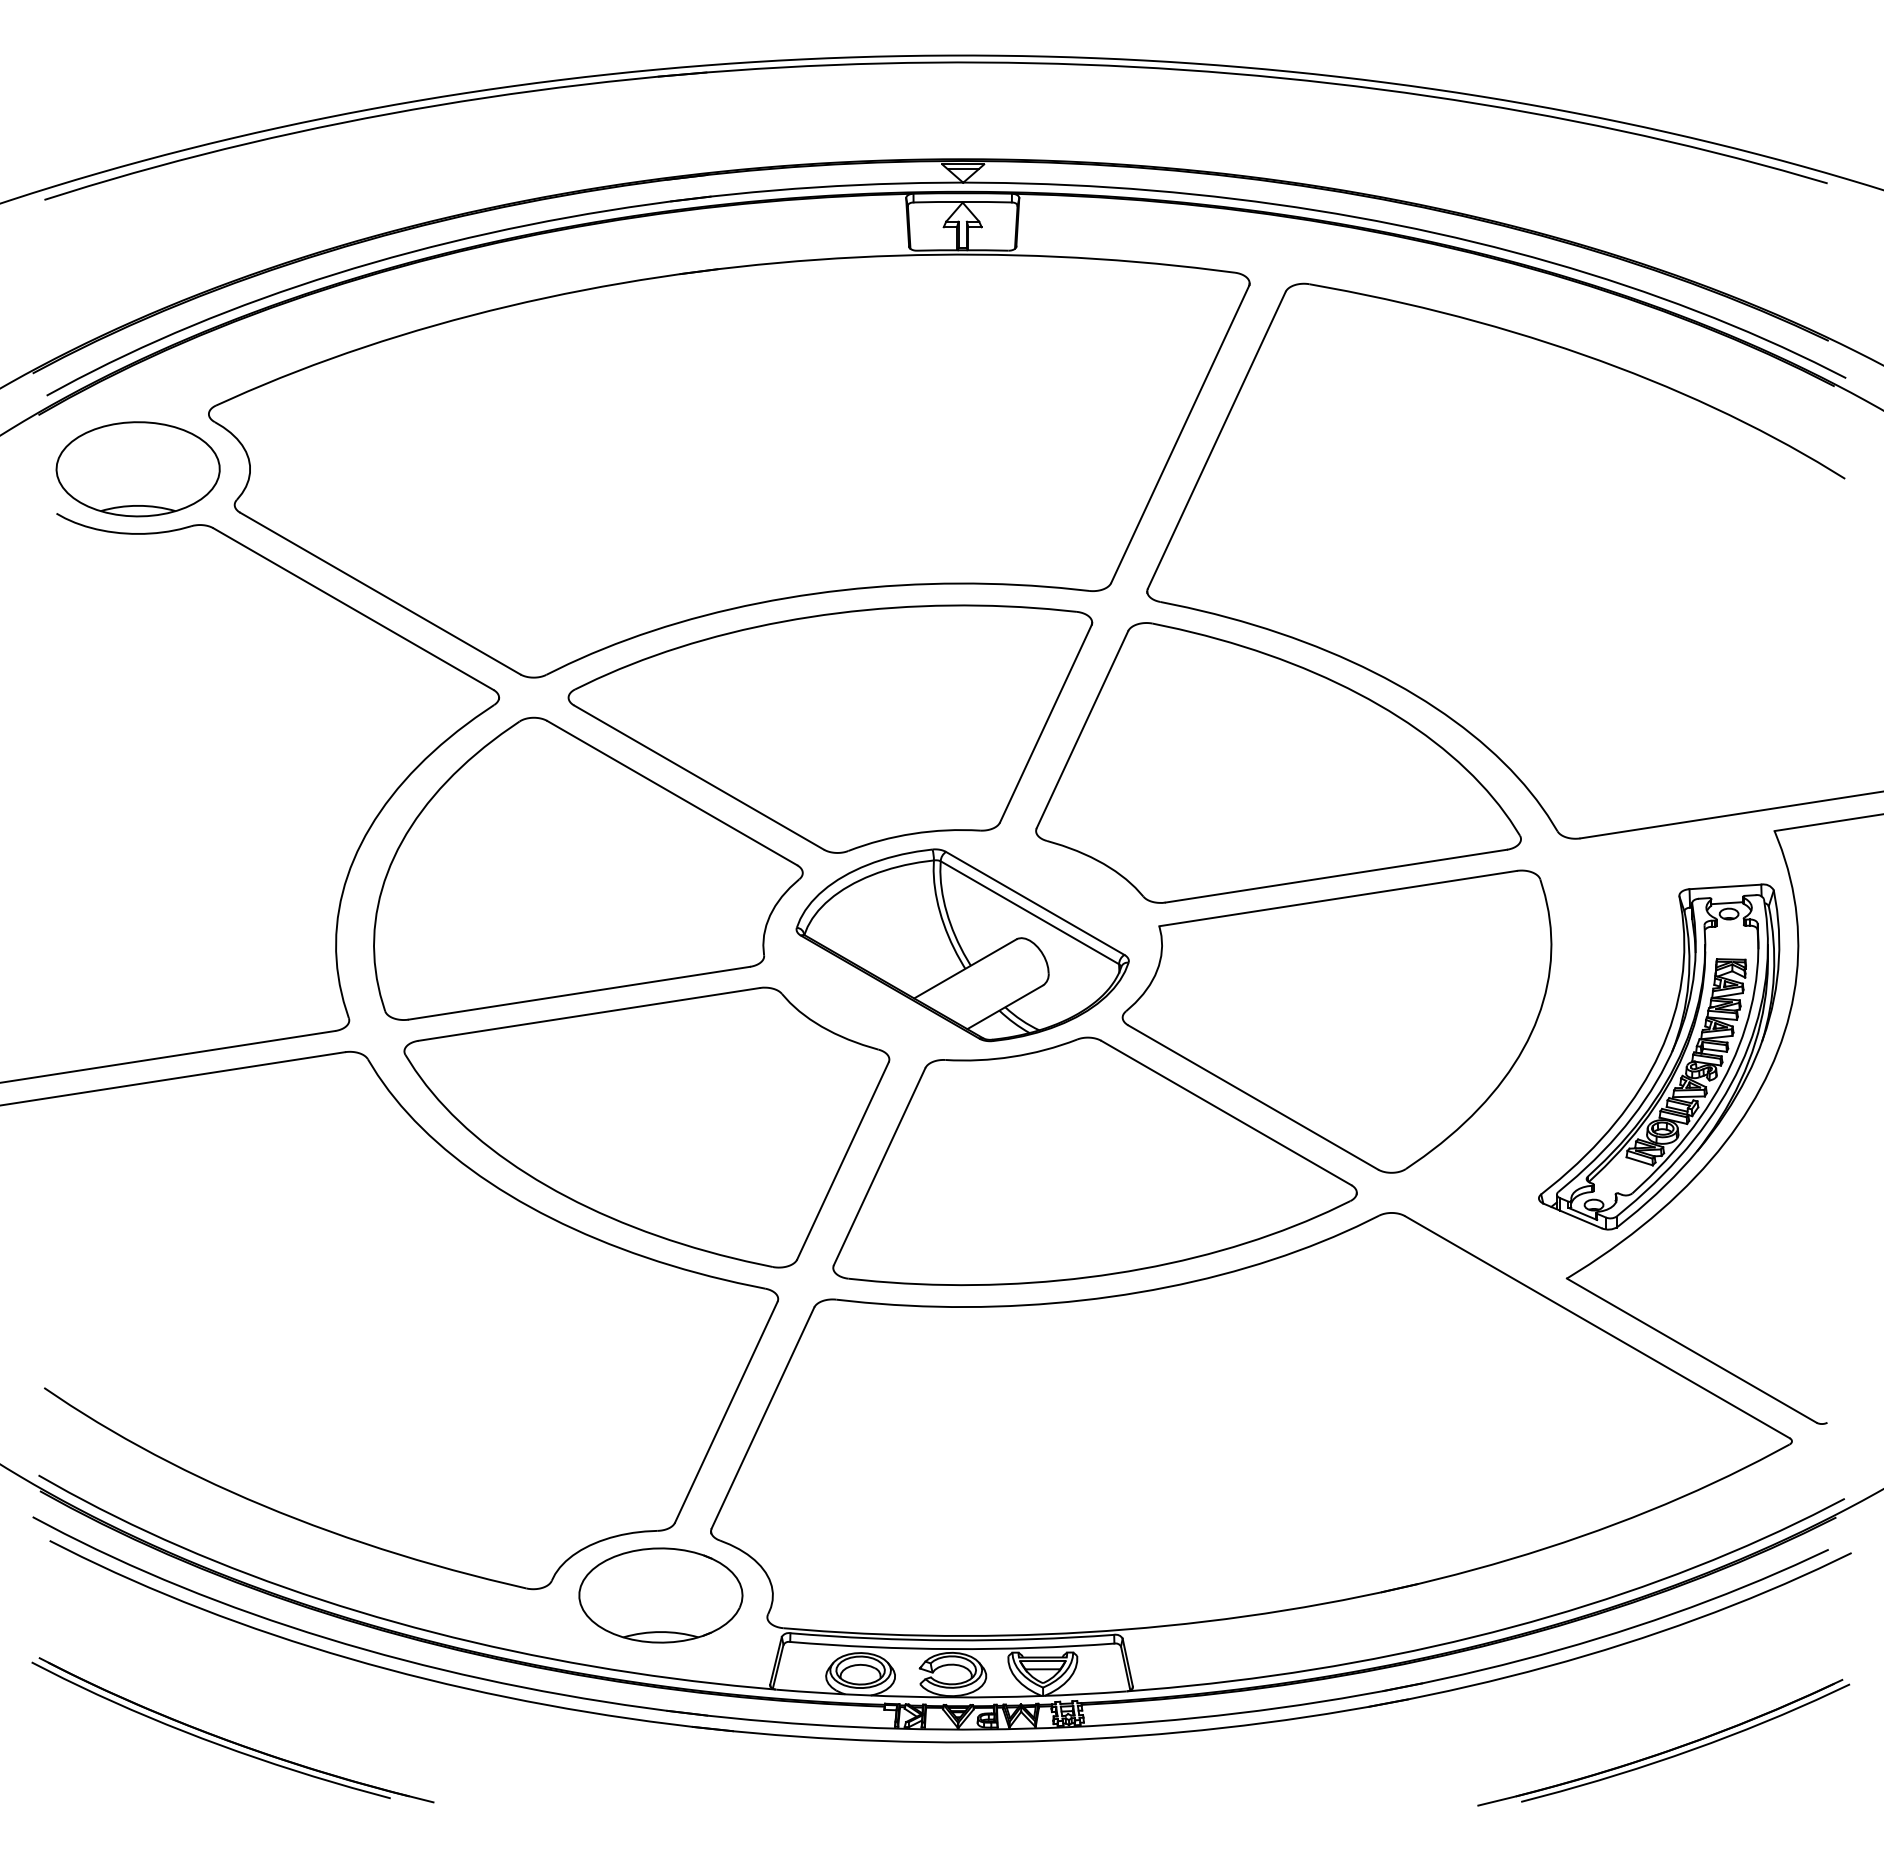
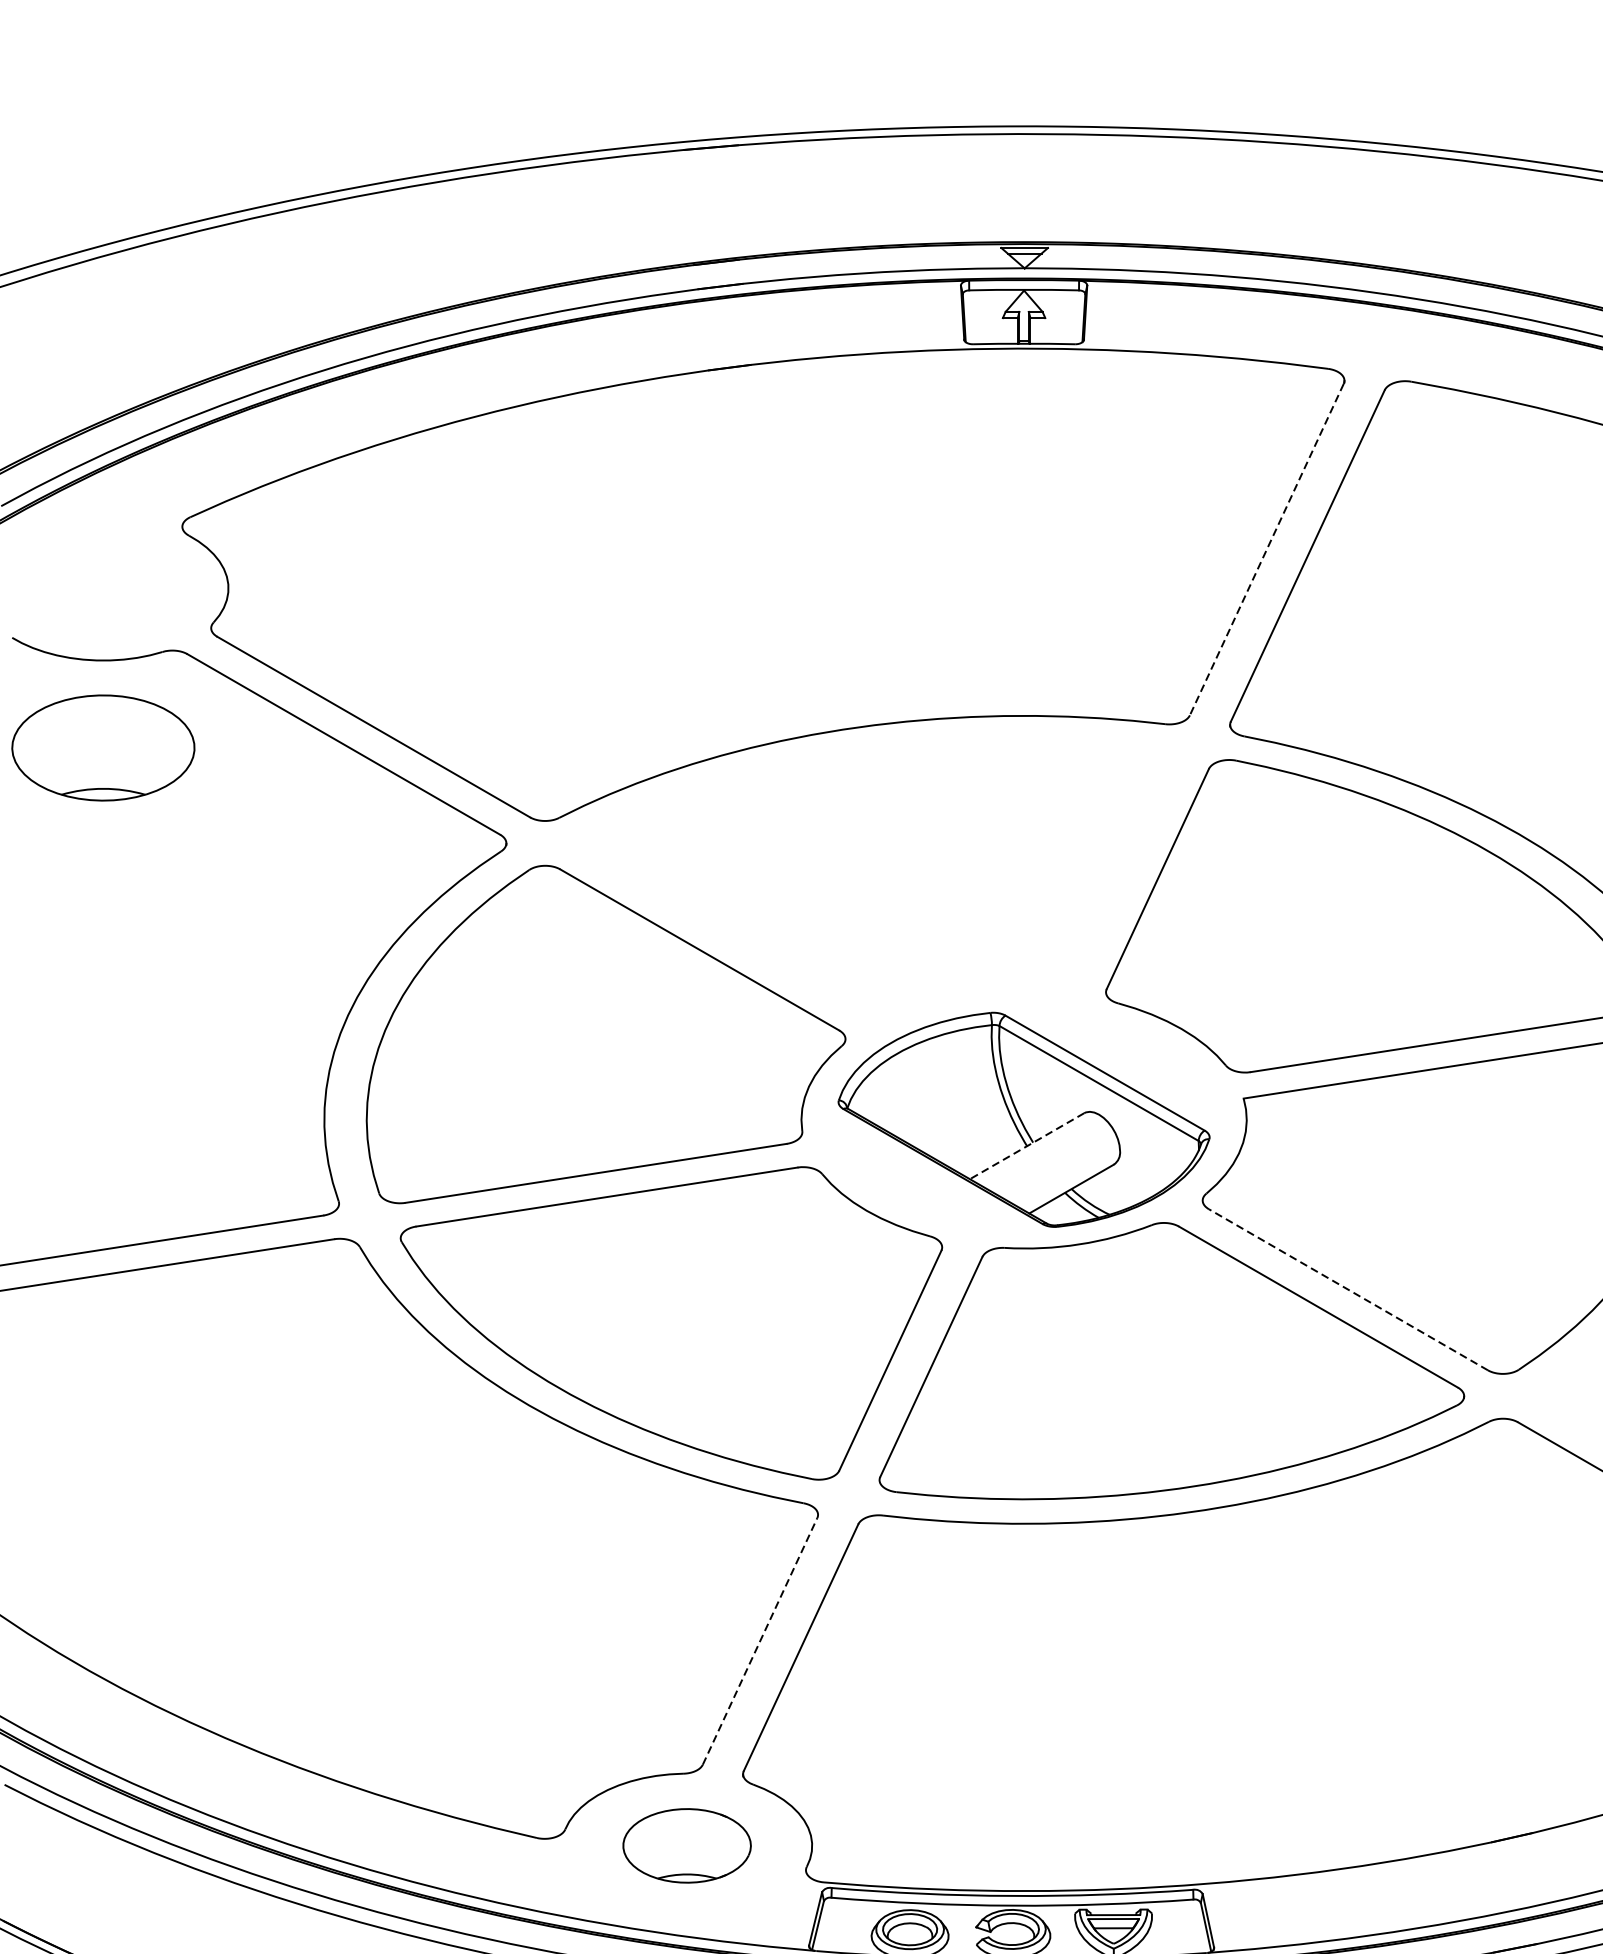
line: (1180, 434) -> (1267, 549), solid -> dashed
part: (137, 469) -> (102, 748), moved
part: (830, 728) -> (876, 877), removed
line: (964, 969) -> (1026, 1146), solid -> dashed
line: (1252, 1097) -> (1347, 1289), solid -> dashed
line: (726, 1412) -> (760, 1641), solid -> dashed
part: (660, 1595) -> (686, 1845), size x0.7

